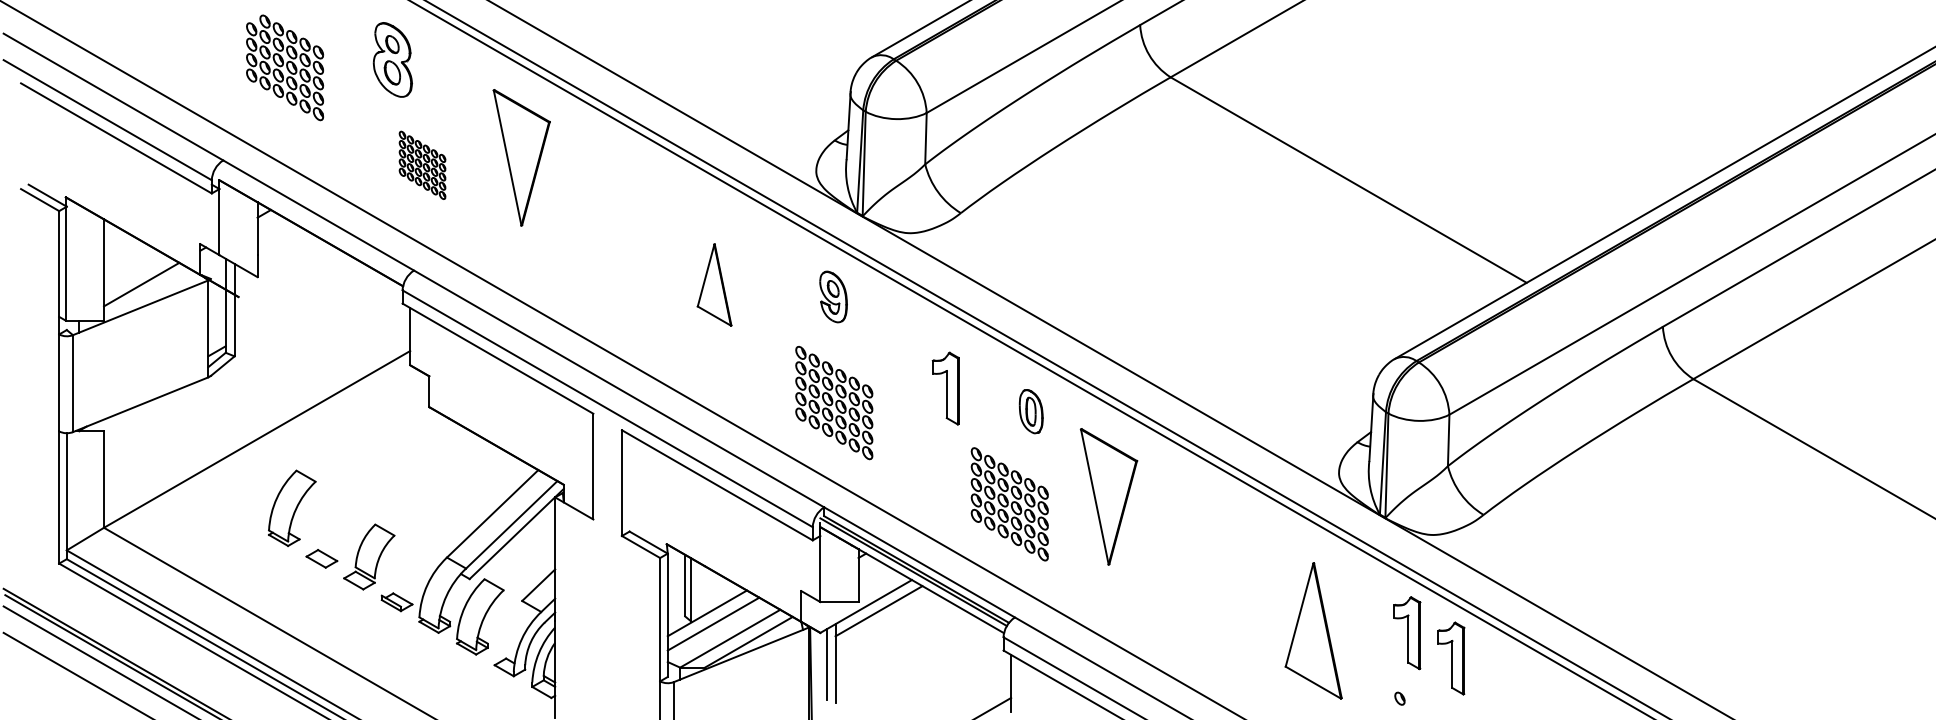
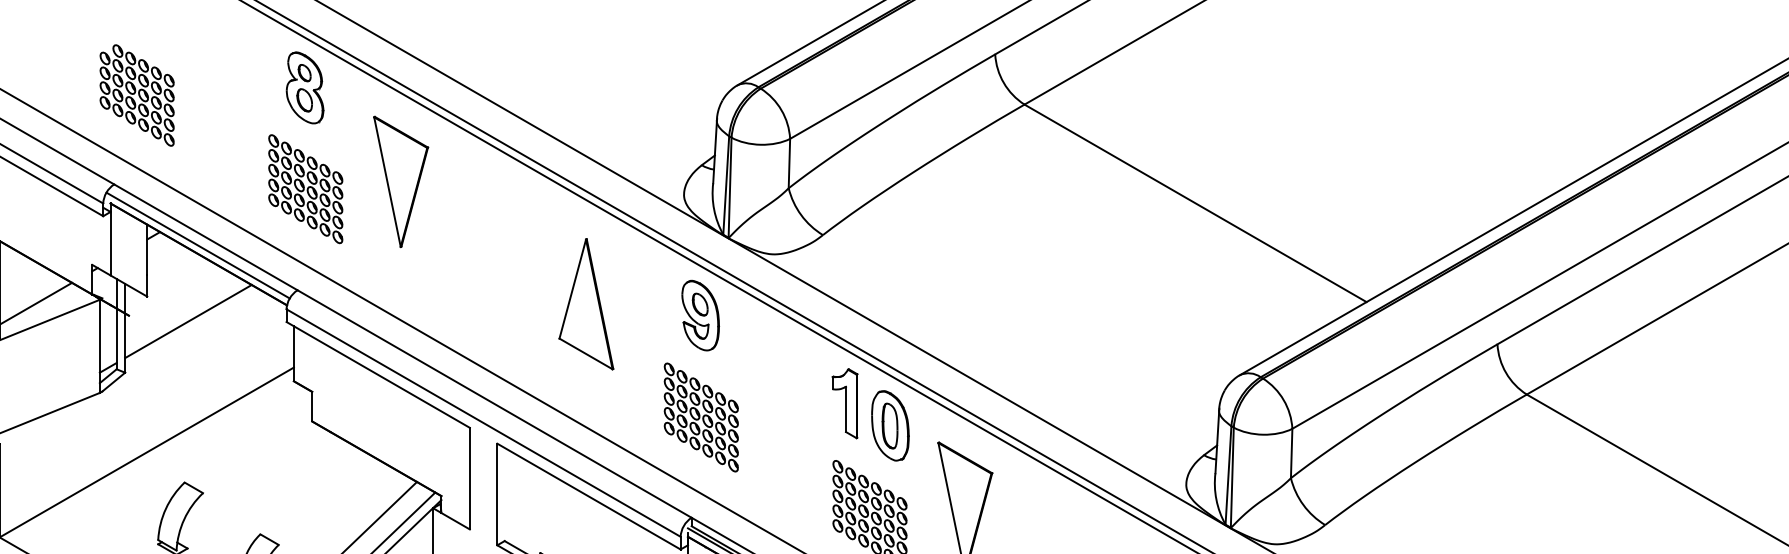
part: (392, 59) -> (304, 87), moved
part: (285, 67) -> (137, 95), moved
part: (422, 165) -> (305, 189), size x1.67
line: (310, 223) -> (198, 245), added
part: (714, 284) -> (586, 303), size x1.67
part: (833, 296) -> (700, 315), size x1.43
line: (300, 303) -> (188, 321), added
part: (945, 388) -> (844, 403), moved
part: (1031, 411) -> (890, 425), size x1.67

